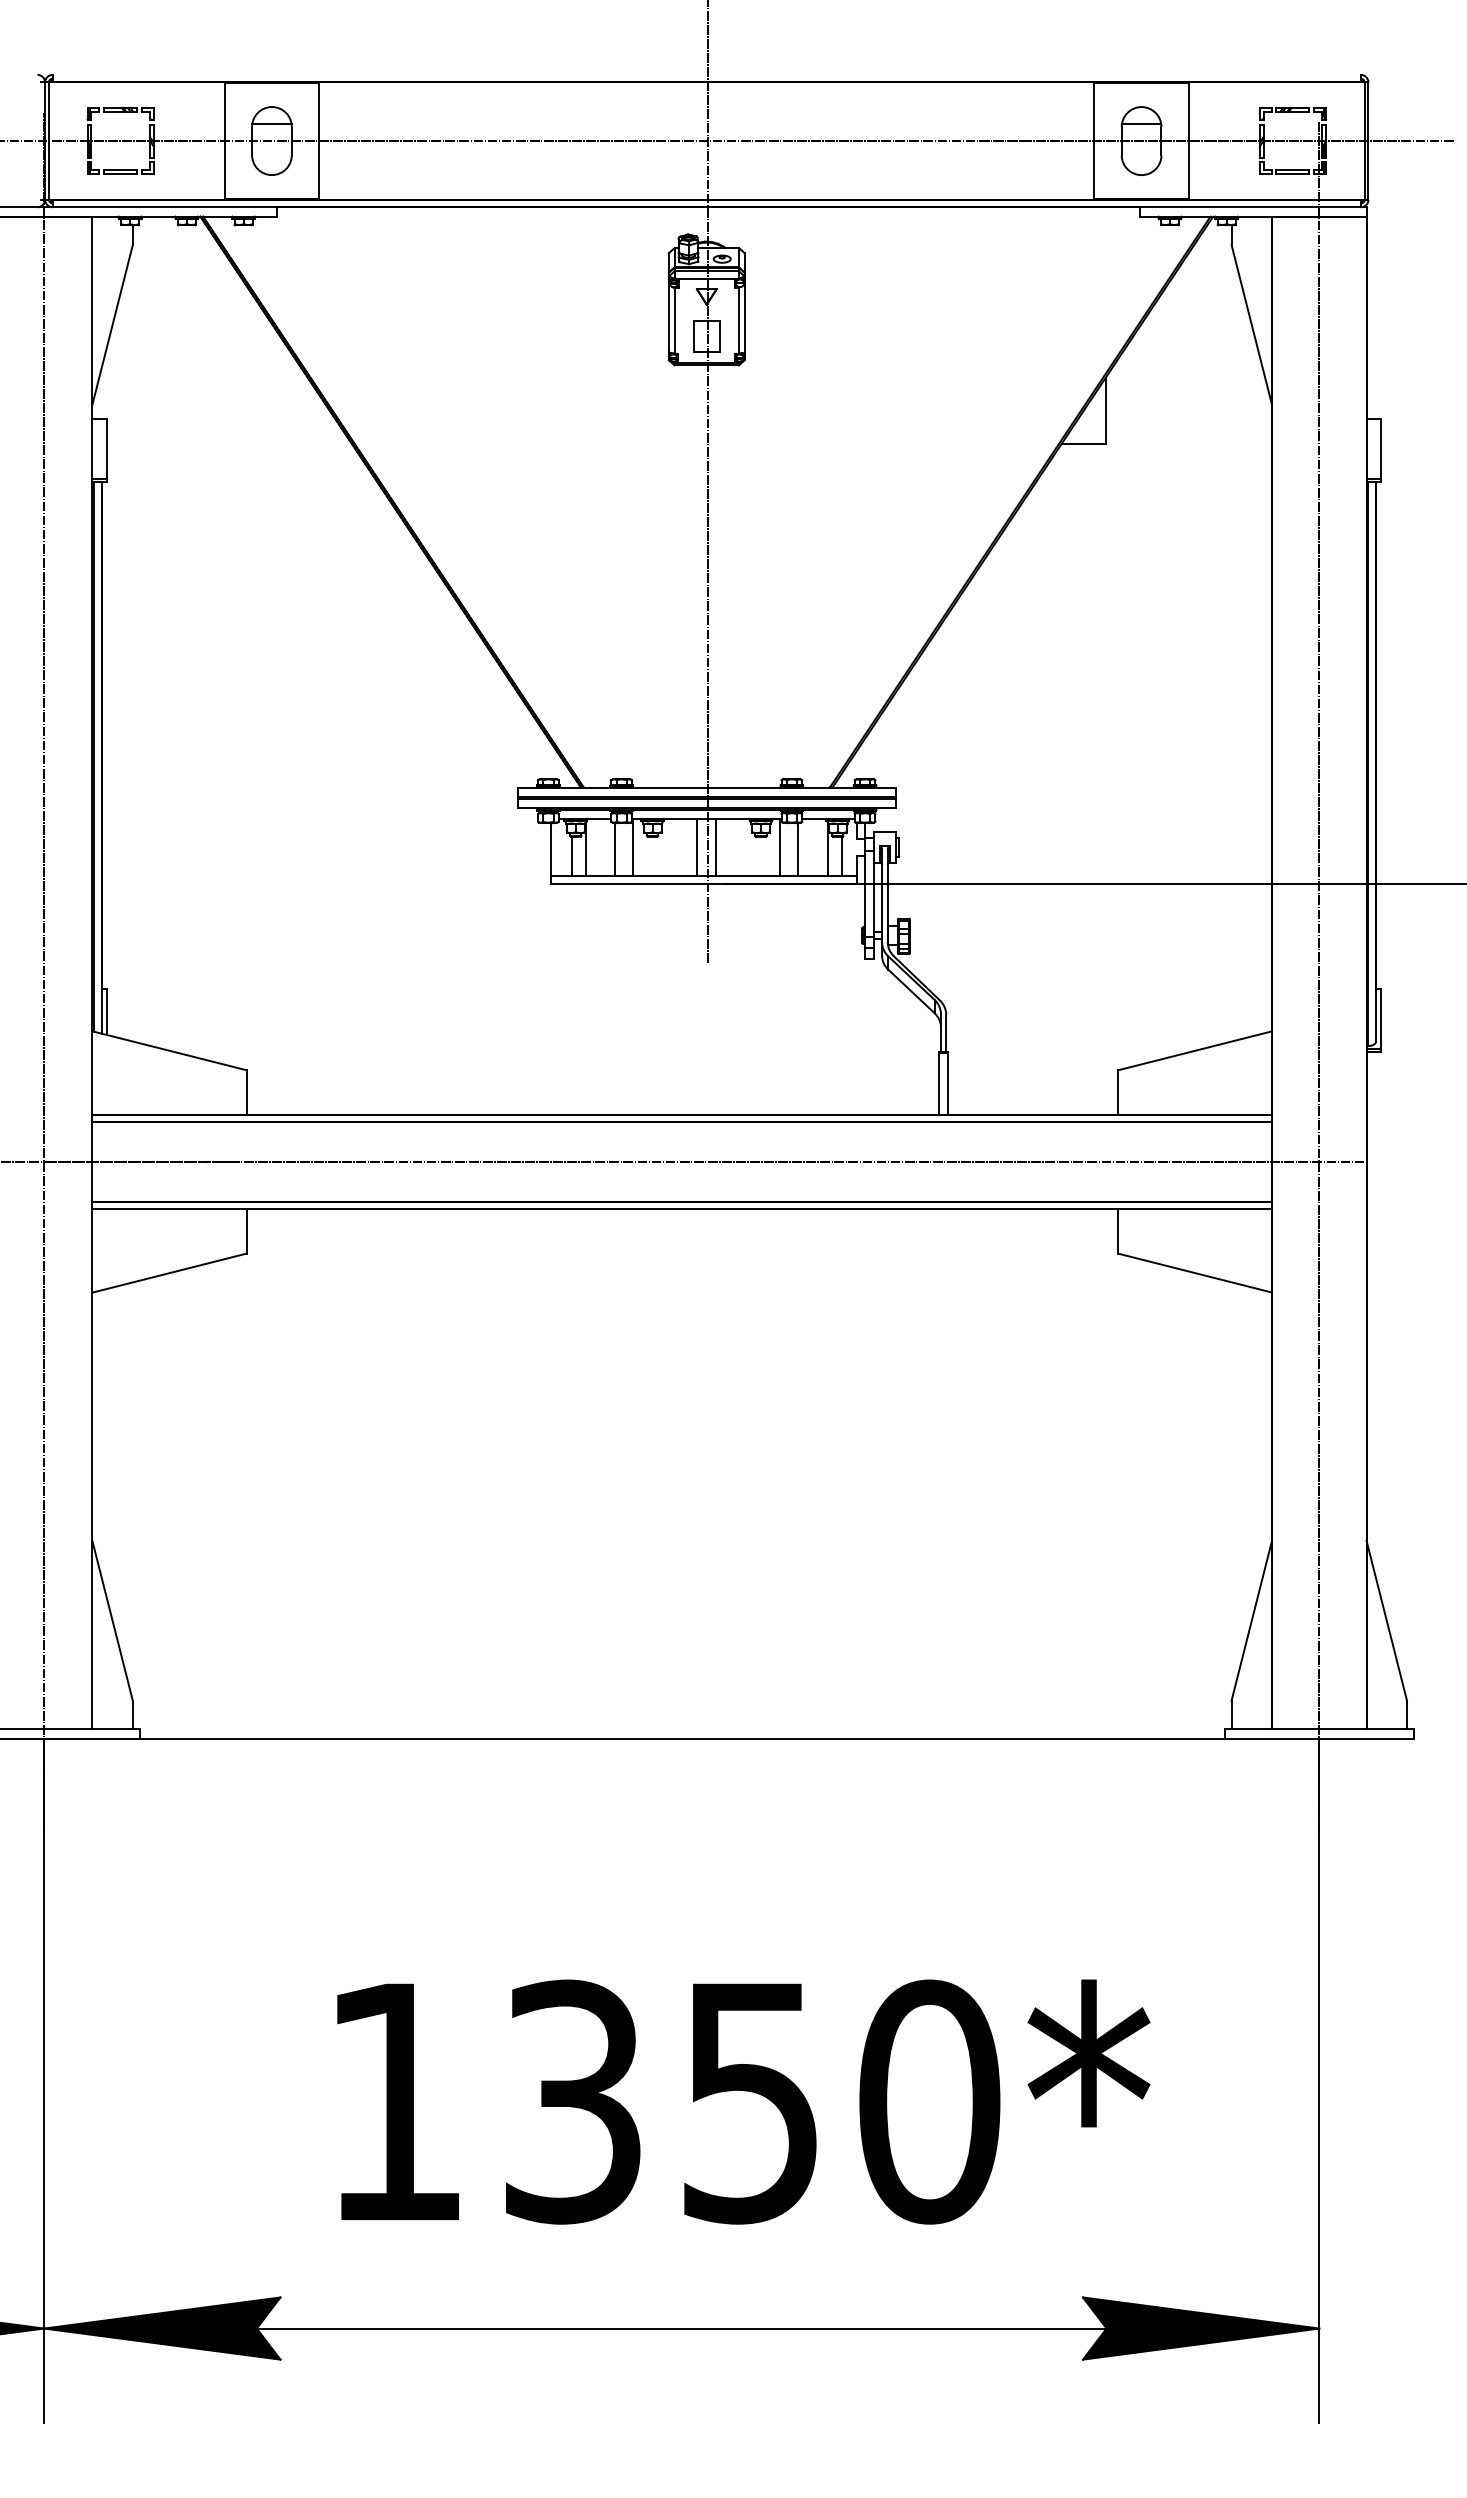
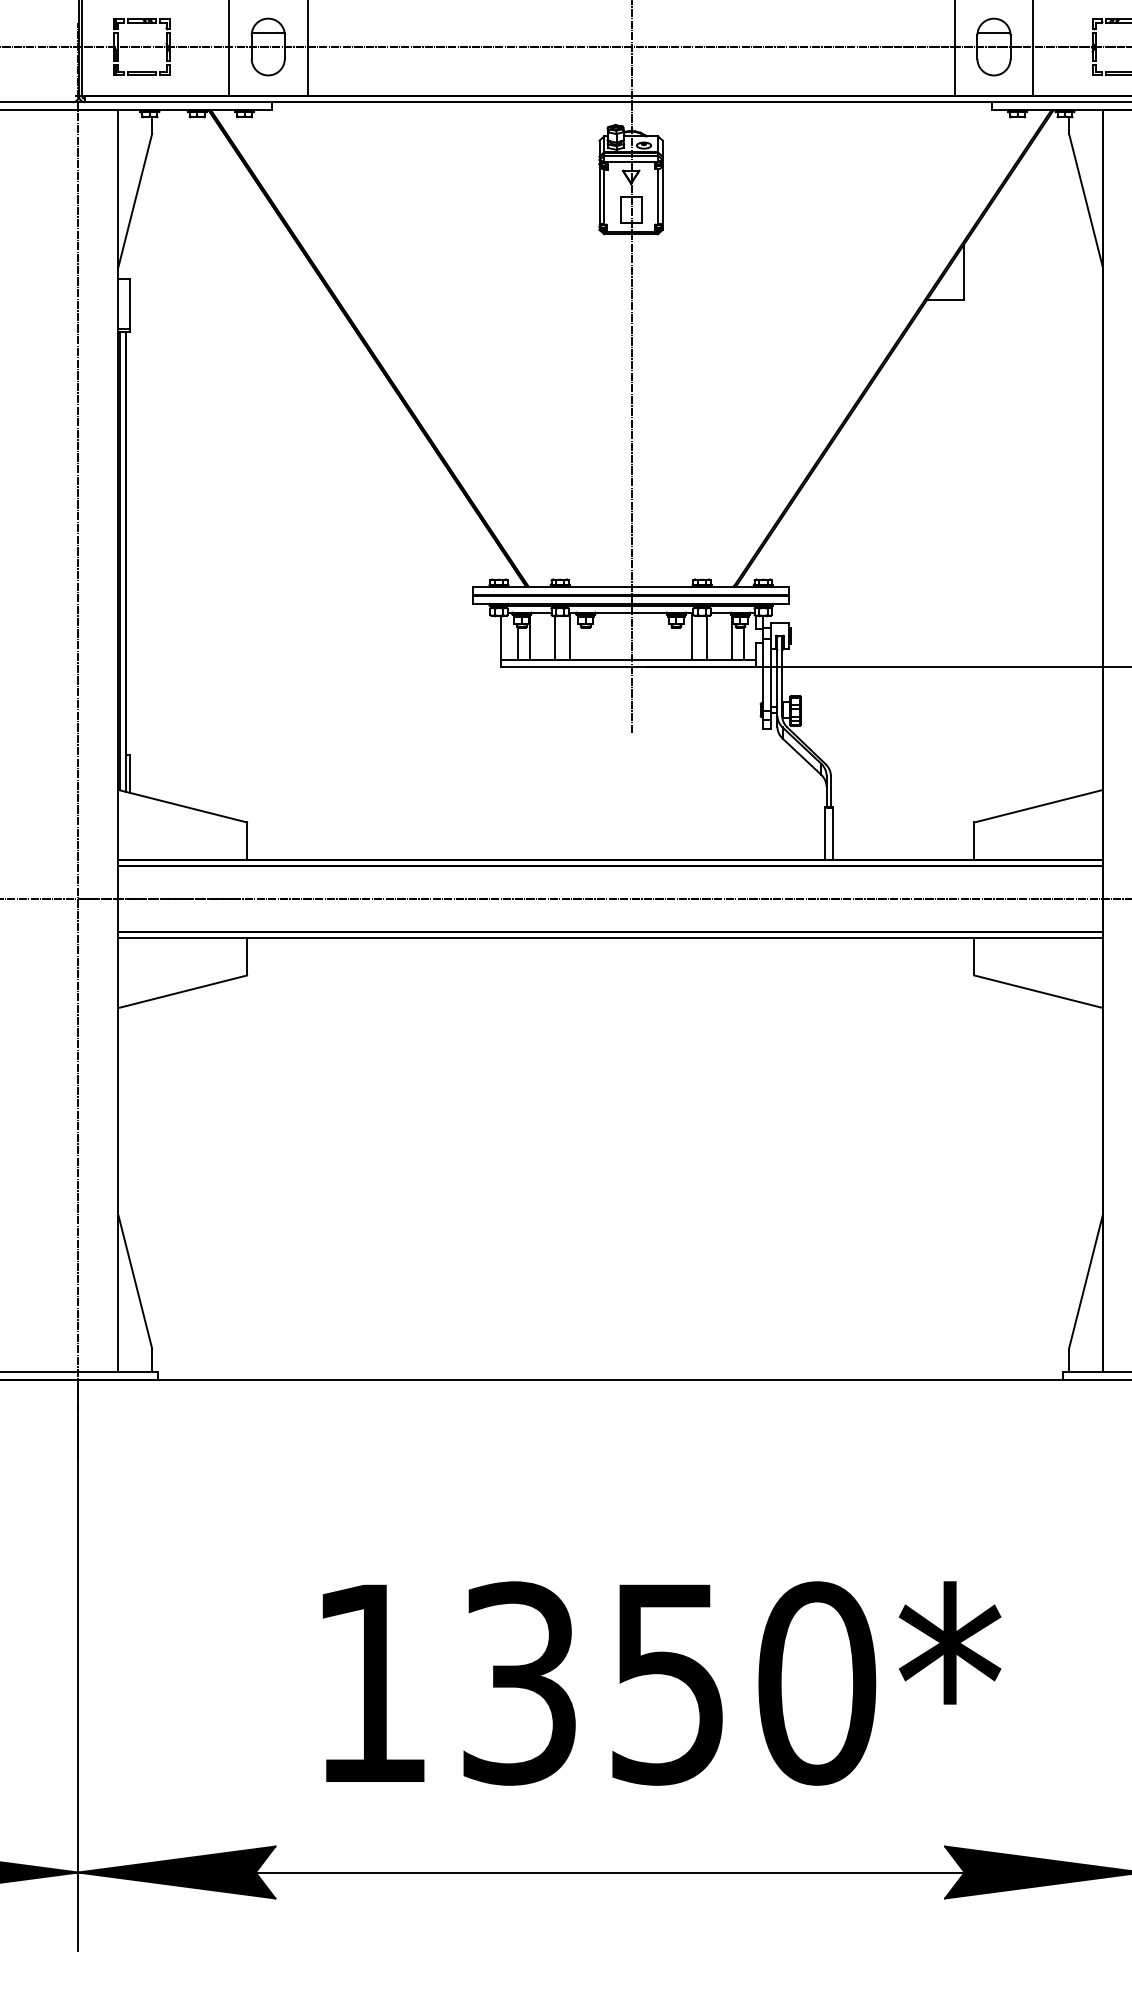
line: (697, 846) -> (623, 635), removed
line: (716, 846) -> (639, 635), removed

